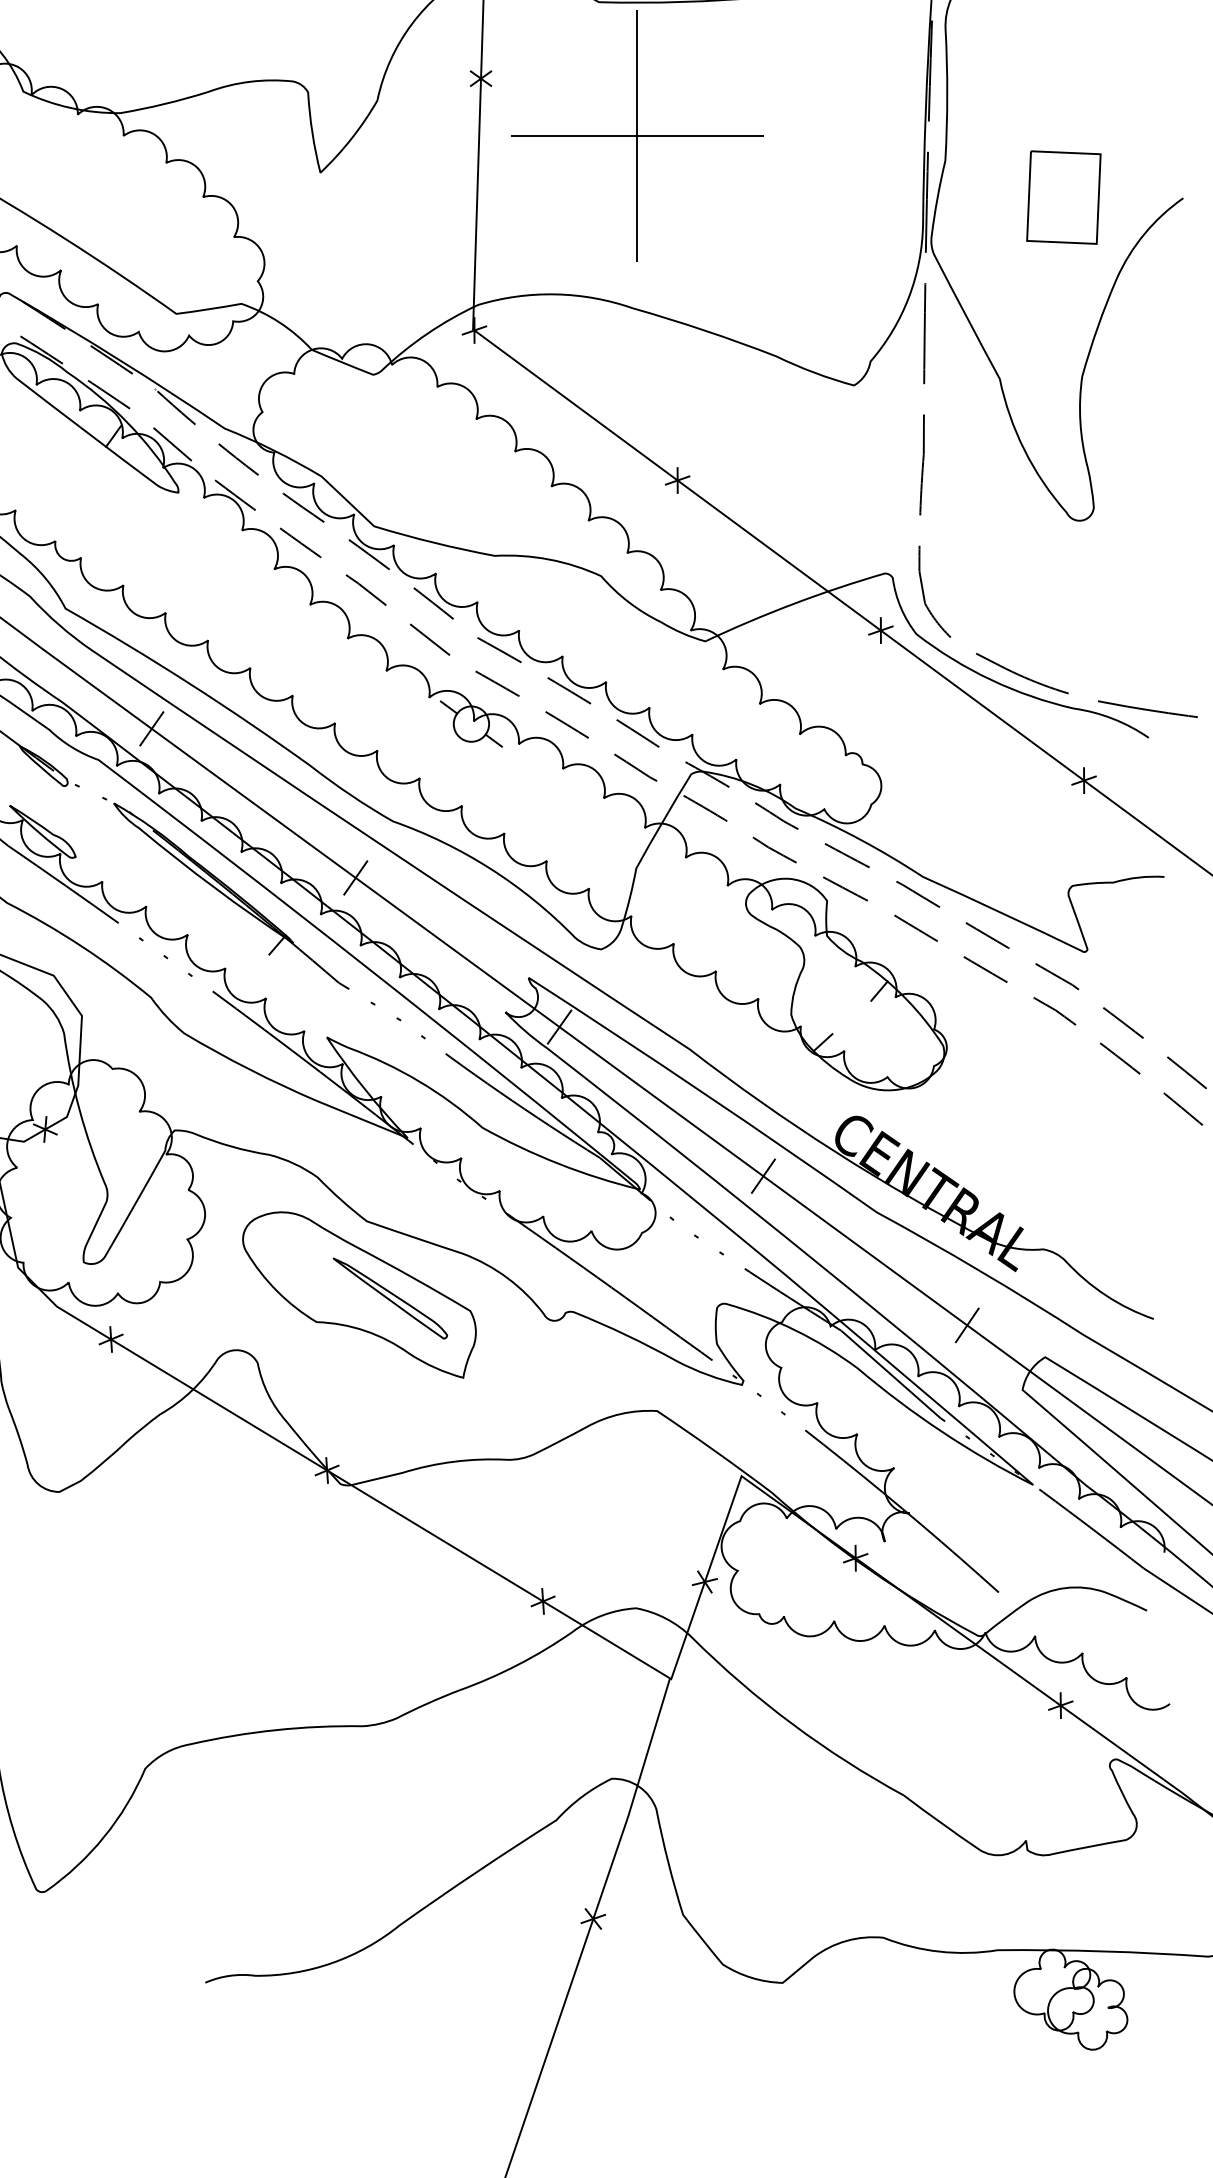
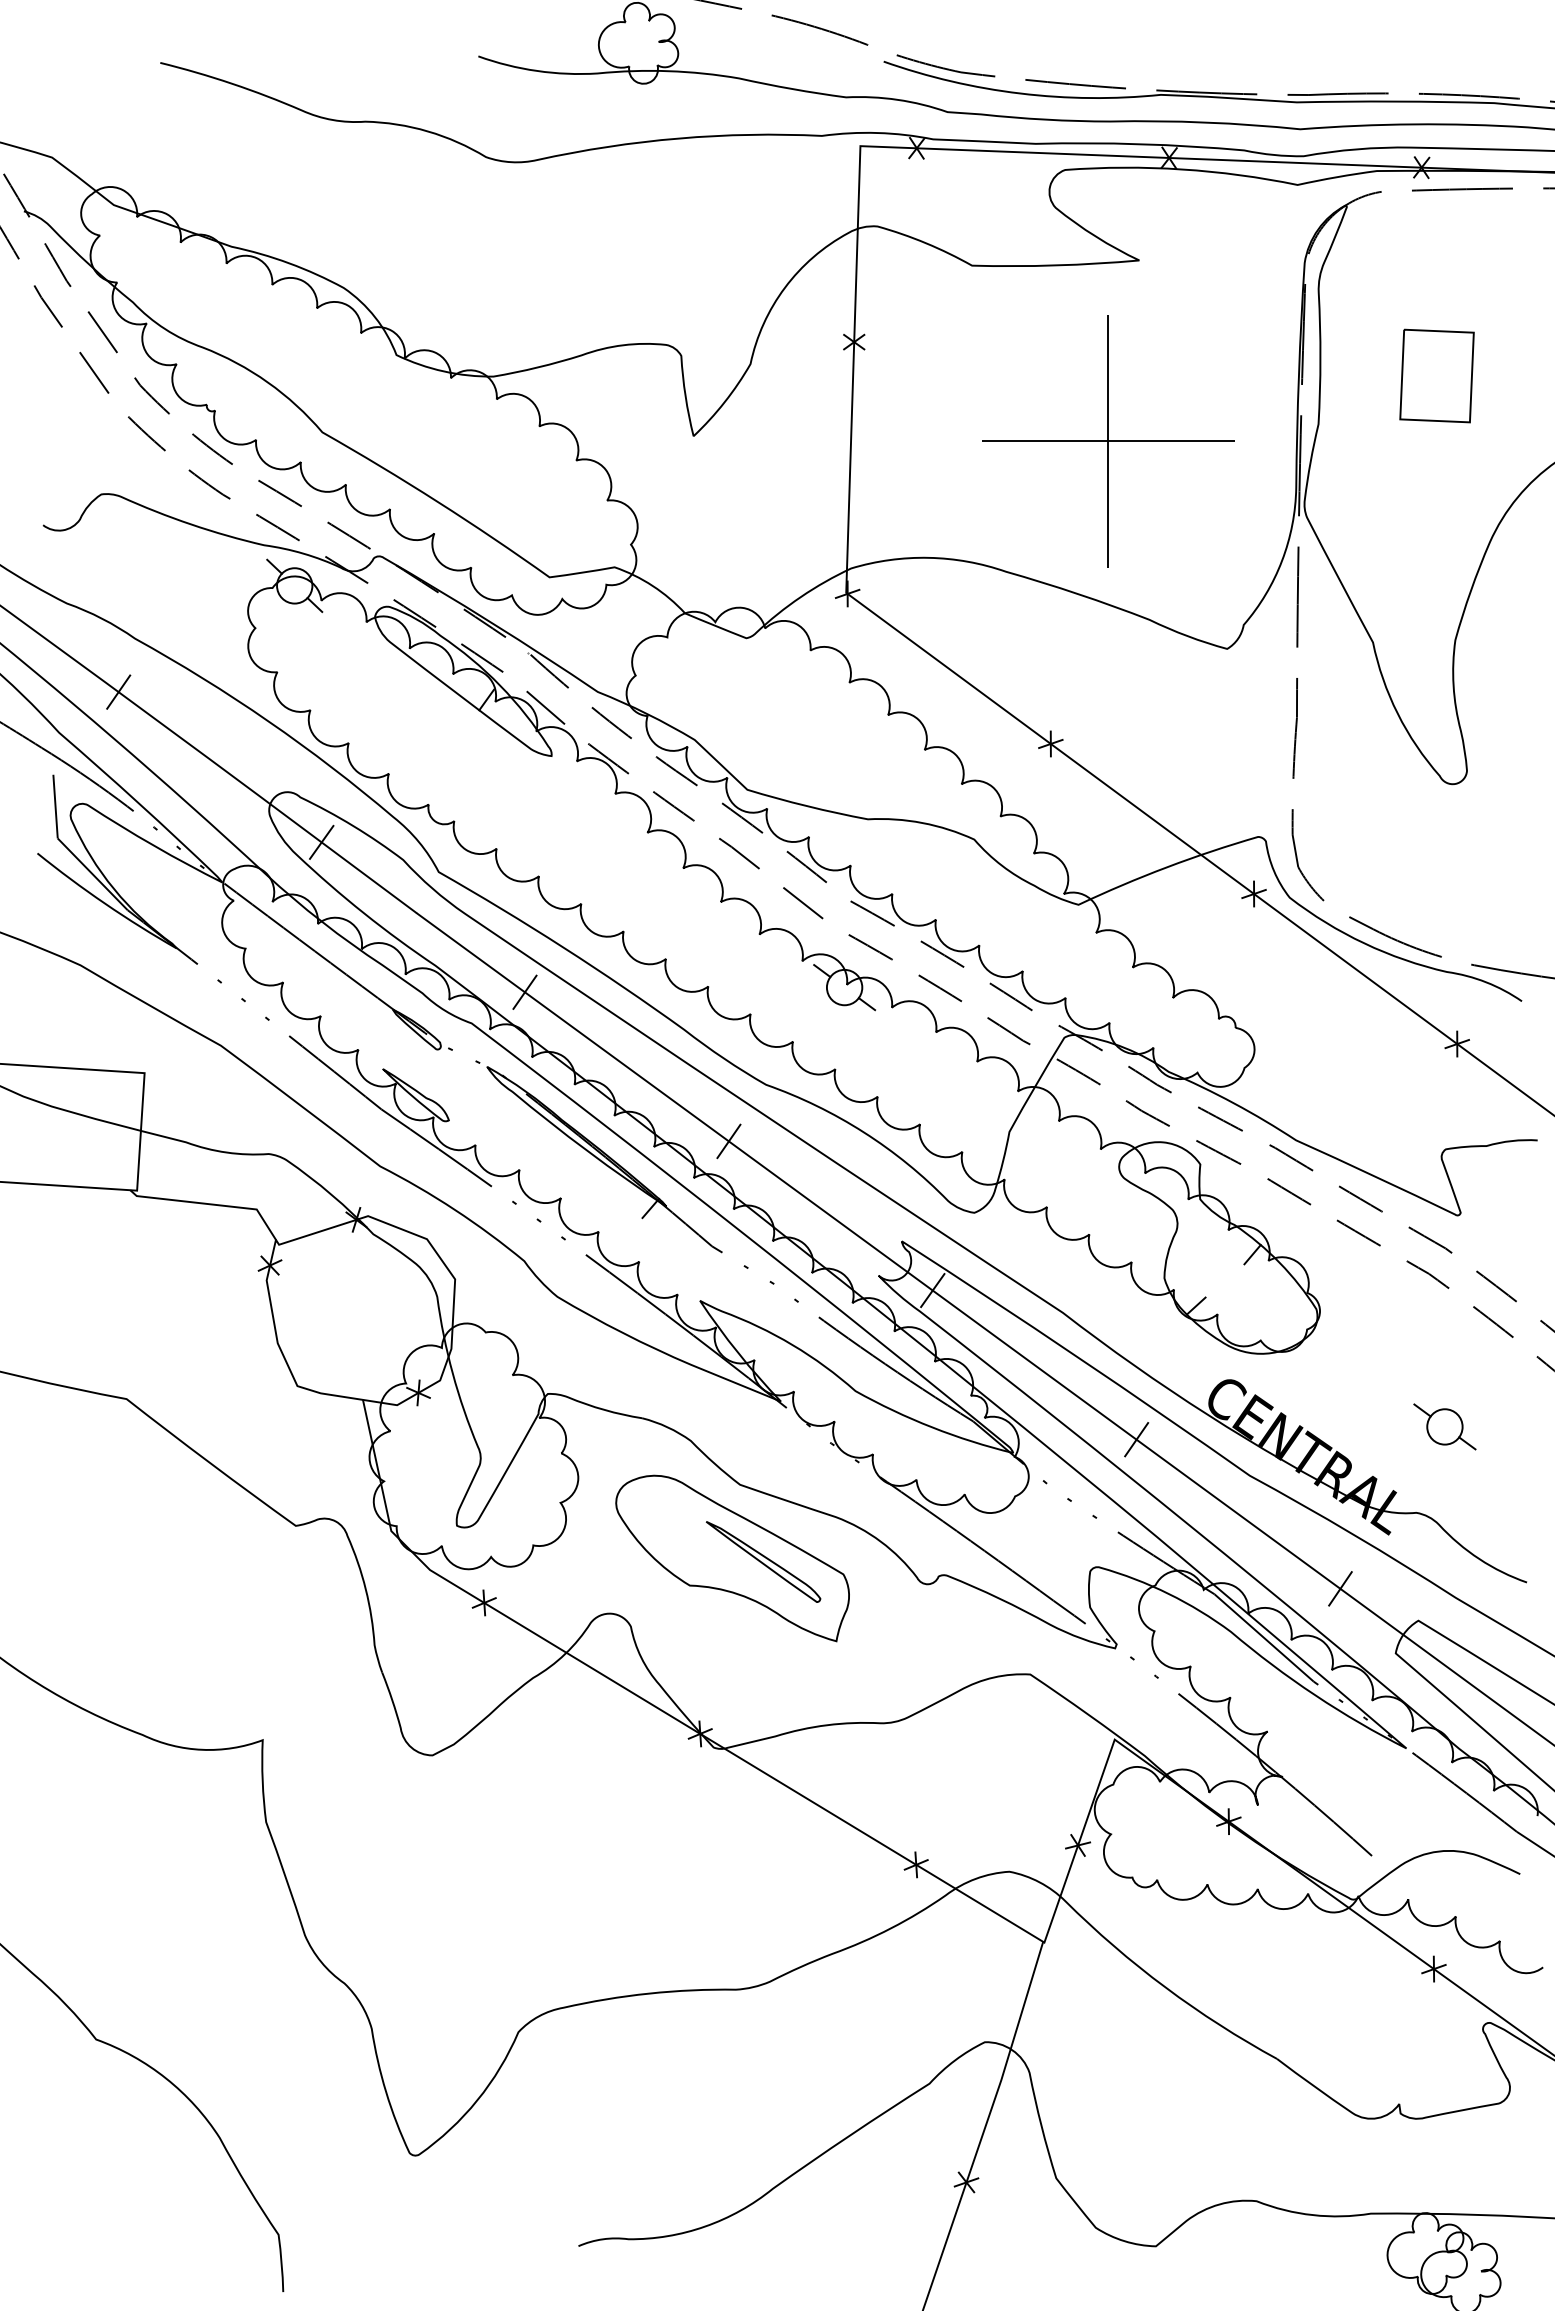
part: (637, 136) -> (1108, 441), moved
part: (1063, 197) -> (1436, 375), moved
part: (1071, 1163) -> (1444, 1426), added

